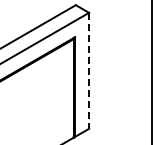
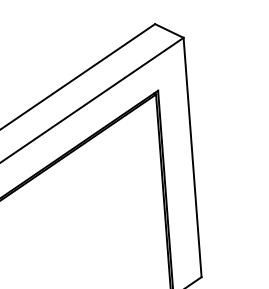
line: (89, 70) -> (193, 156), dashed -> solid

